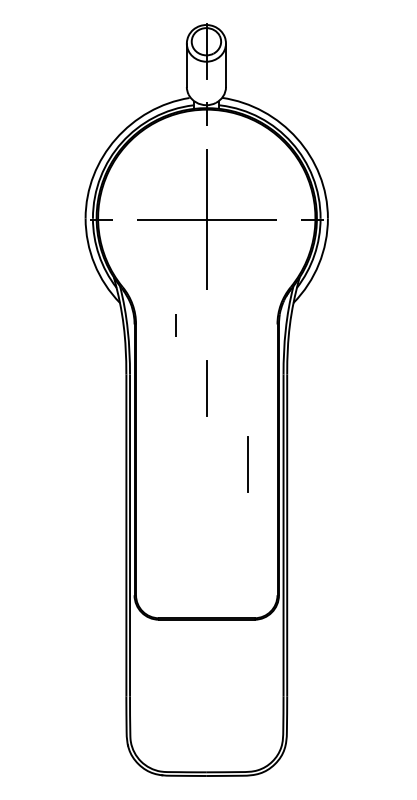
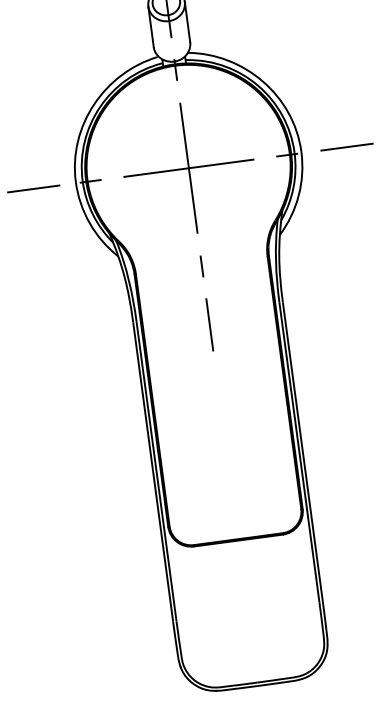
line: (39, 219) -> (33, 188), added
line: (376, 219) -> (346, 146), added
line: (175, 325) -> (201, 266), moved
line: (247, 464) -> (257, 390), removed

